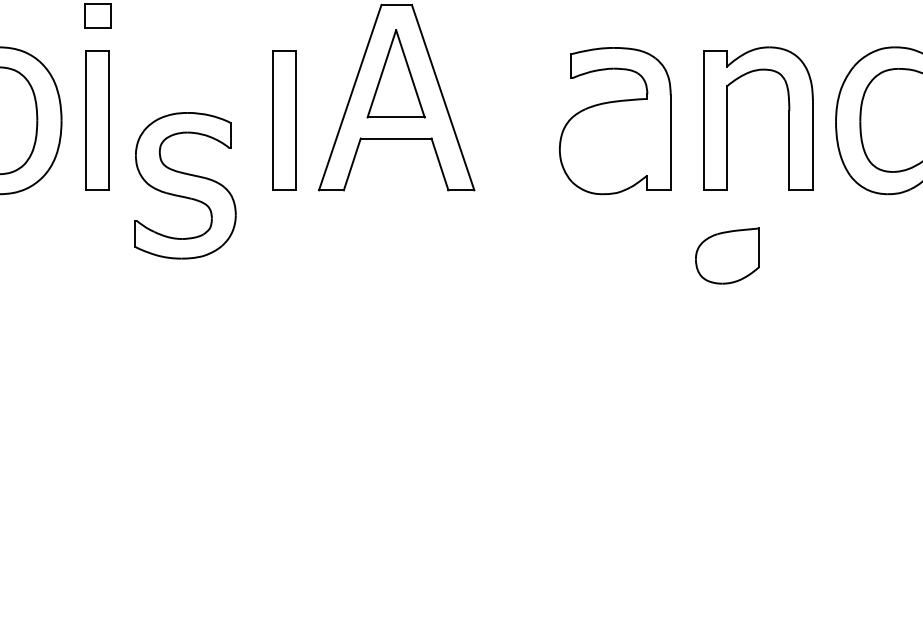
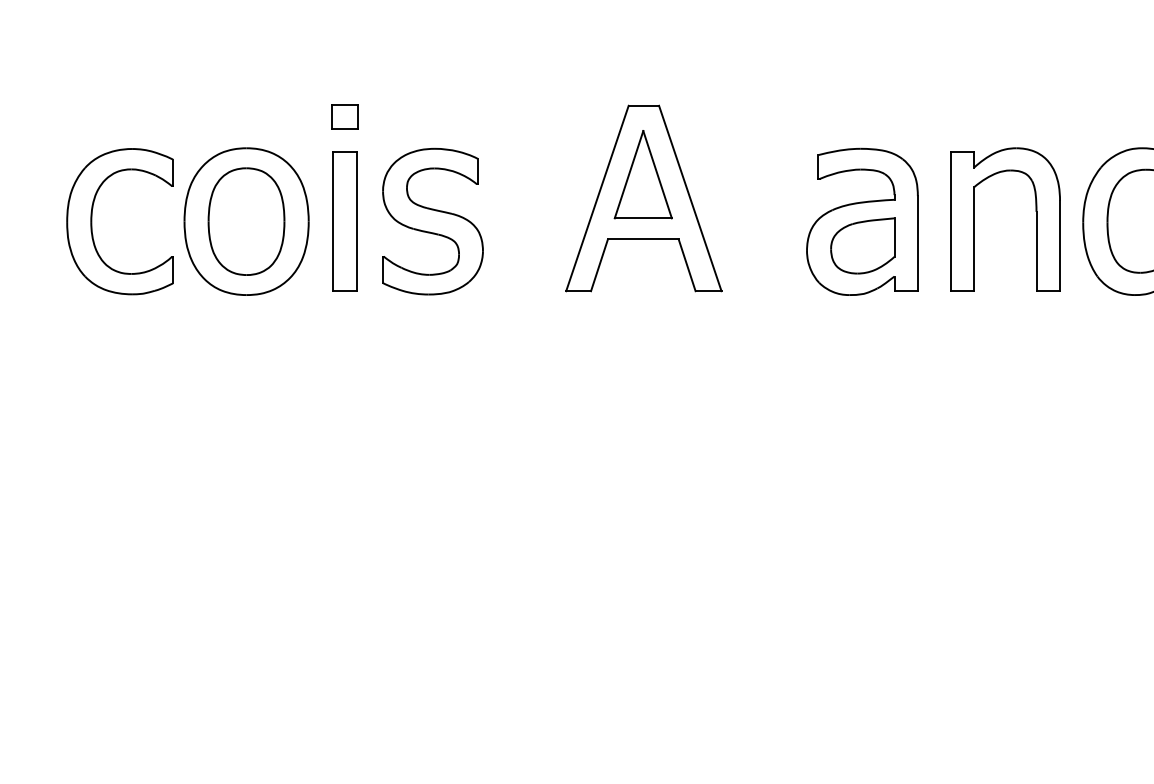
part: (284, 120) -> (531, 221), removed
part: (185, 185) -> (432, 221), moved
part: (727, 255) -> (862, 245), moved

